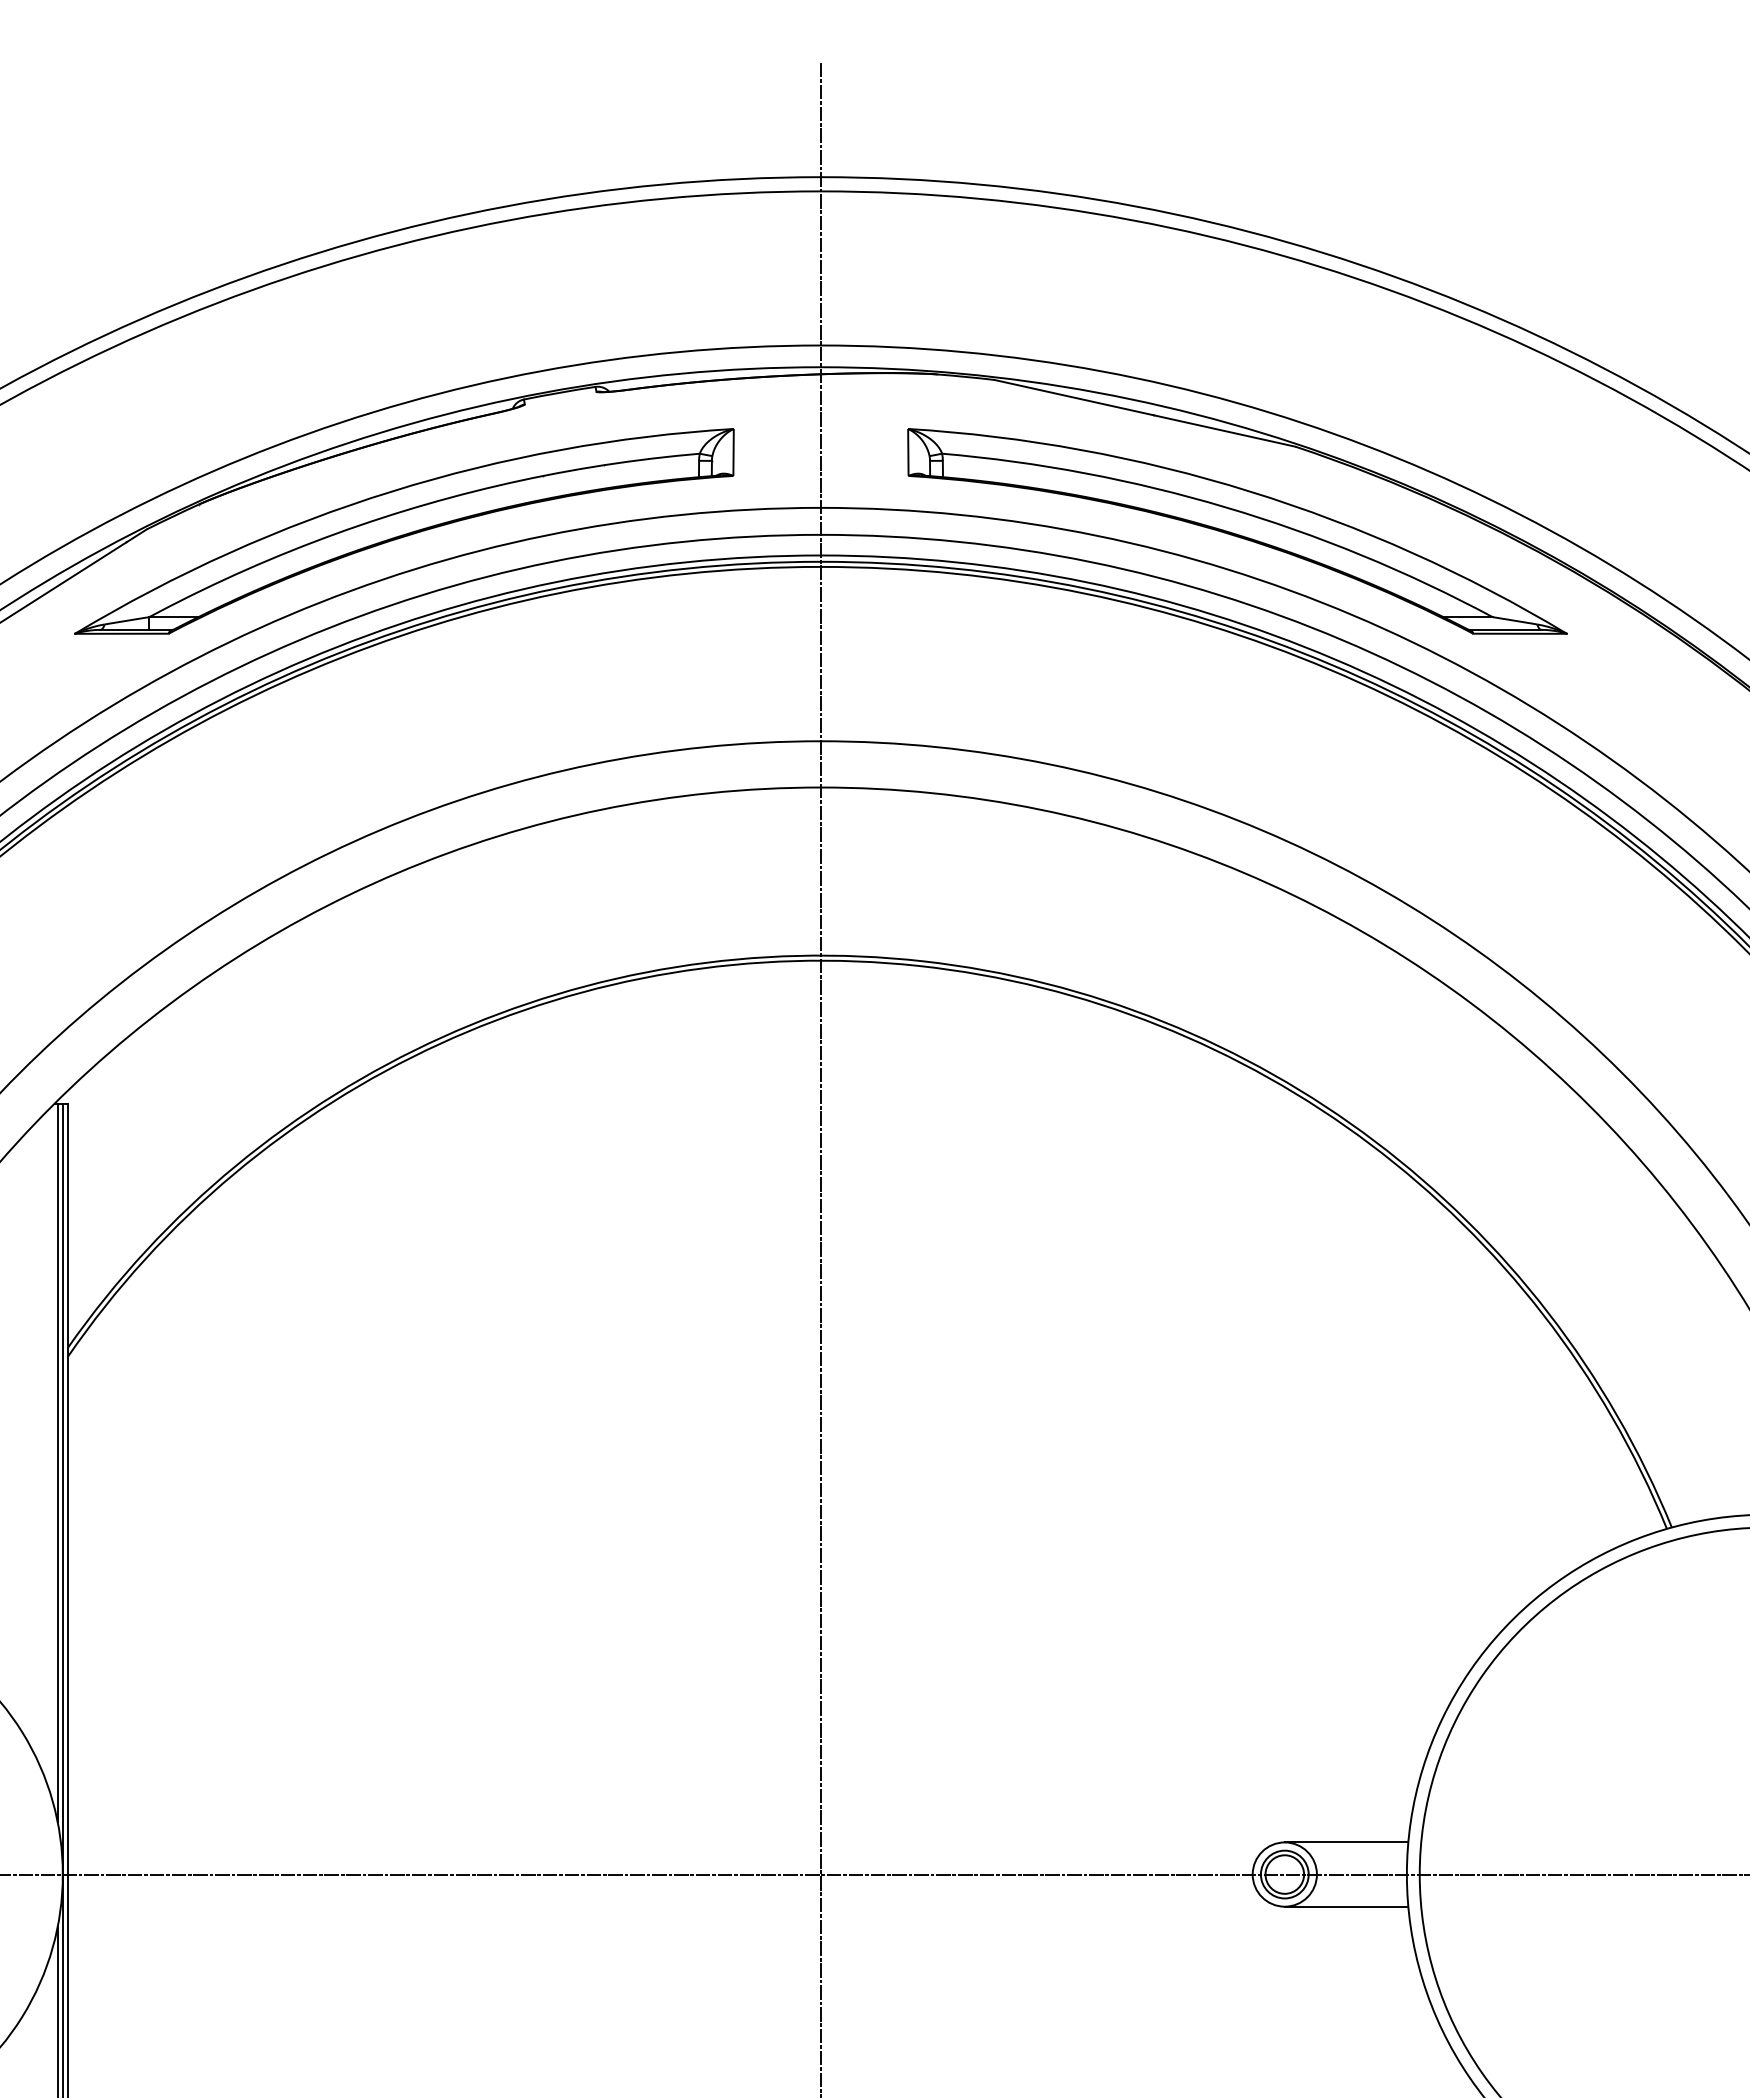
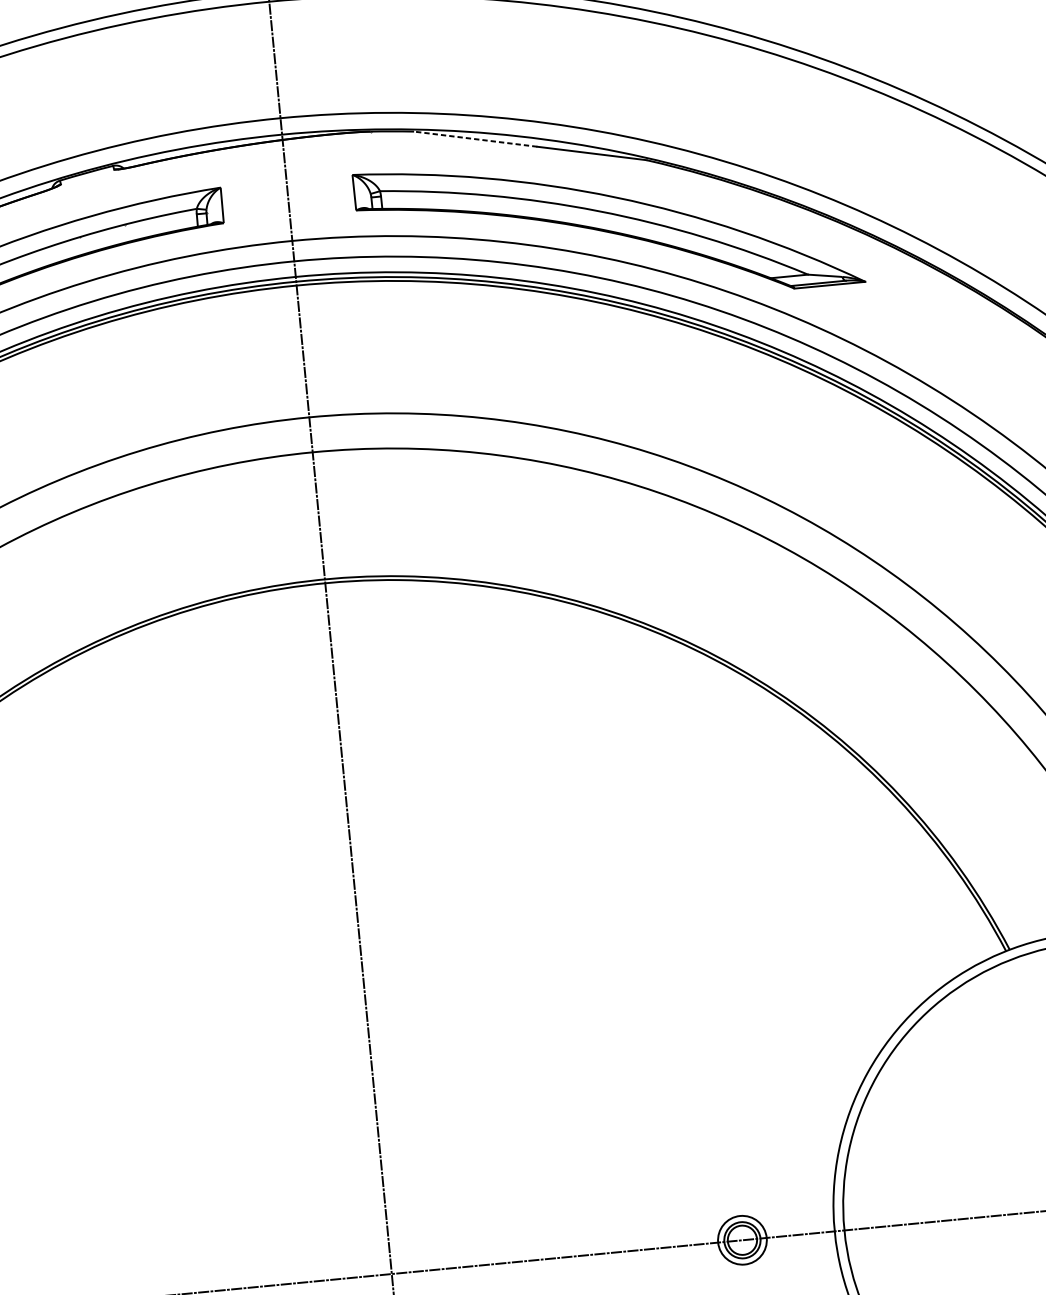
line: (1074, 397) -> (475, 139), solid -> dashed
line: (1346, 1842) -> (786, 1211), removed
line: (1346, 1906) -> (791, 1259), removed

